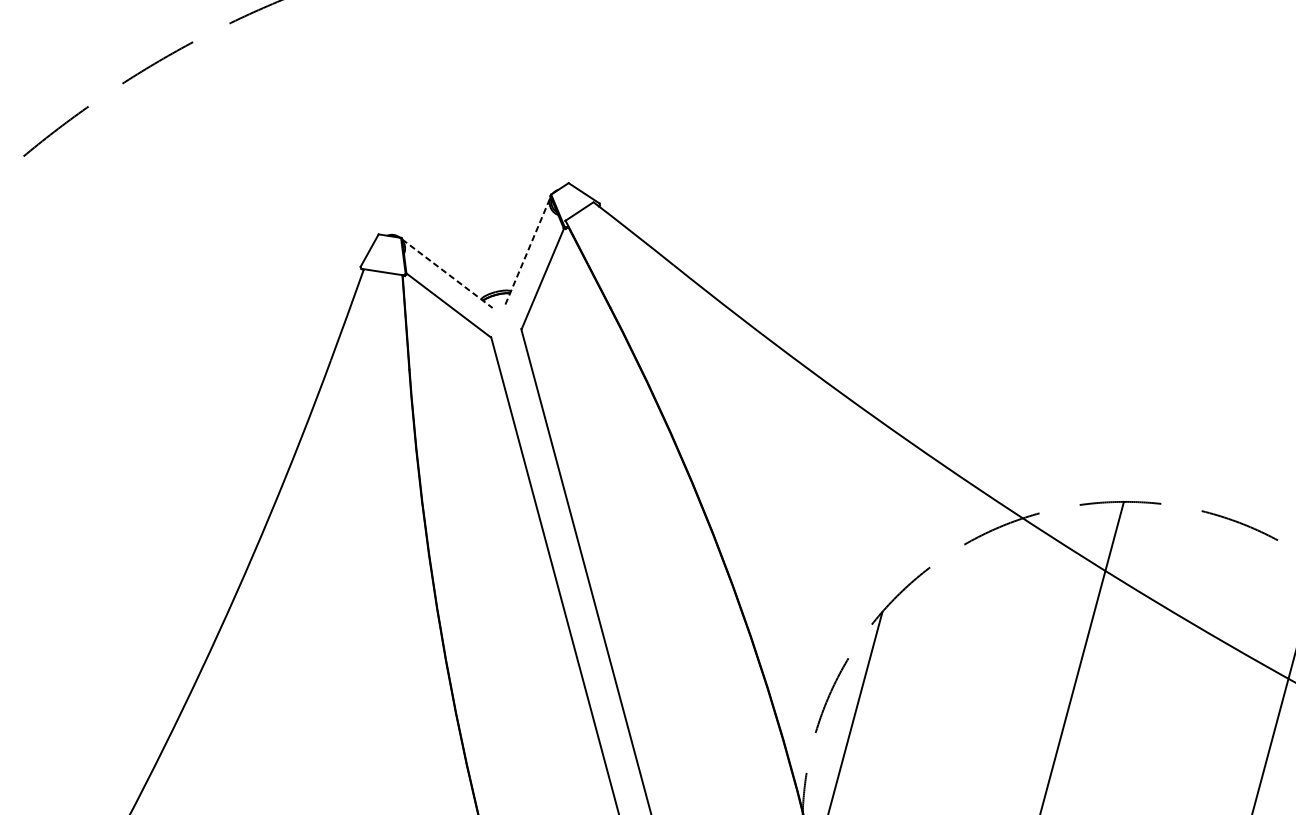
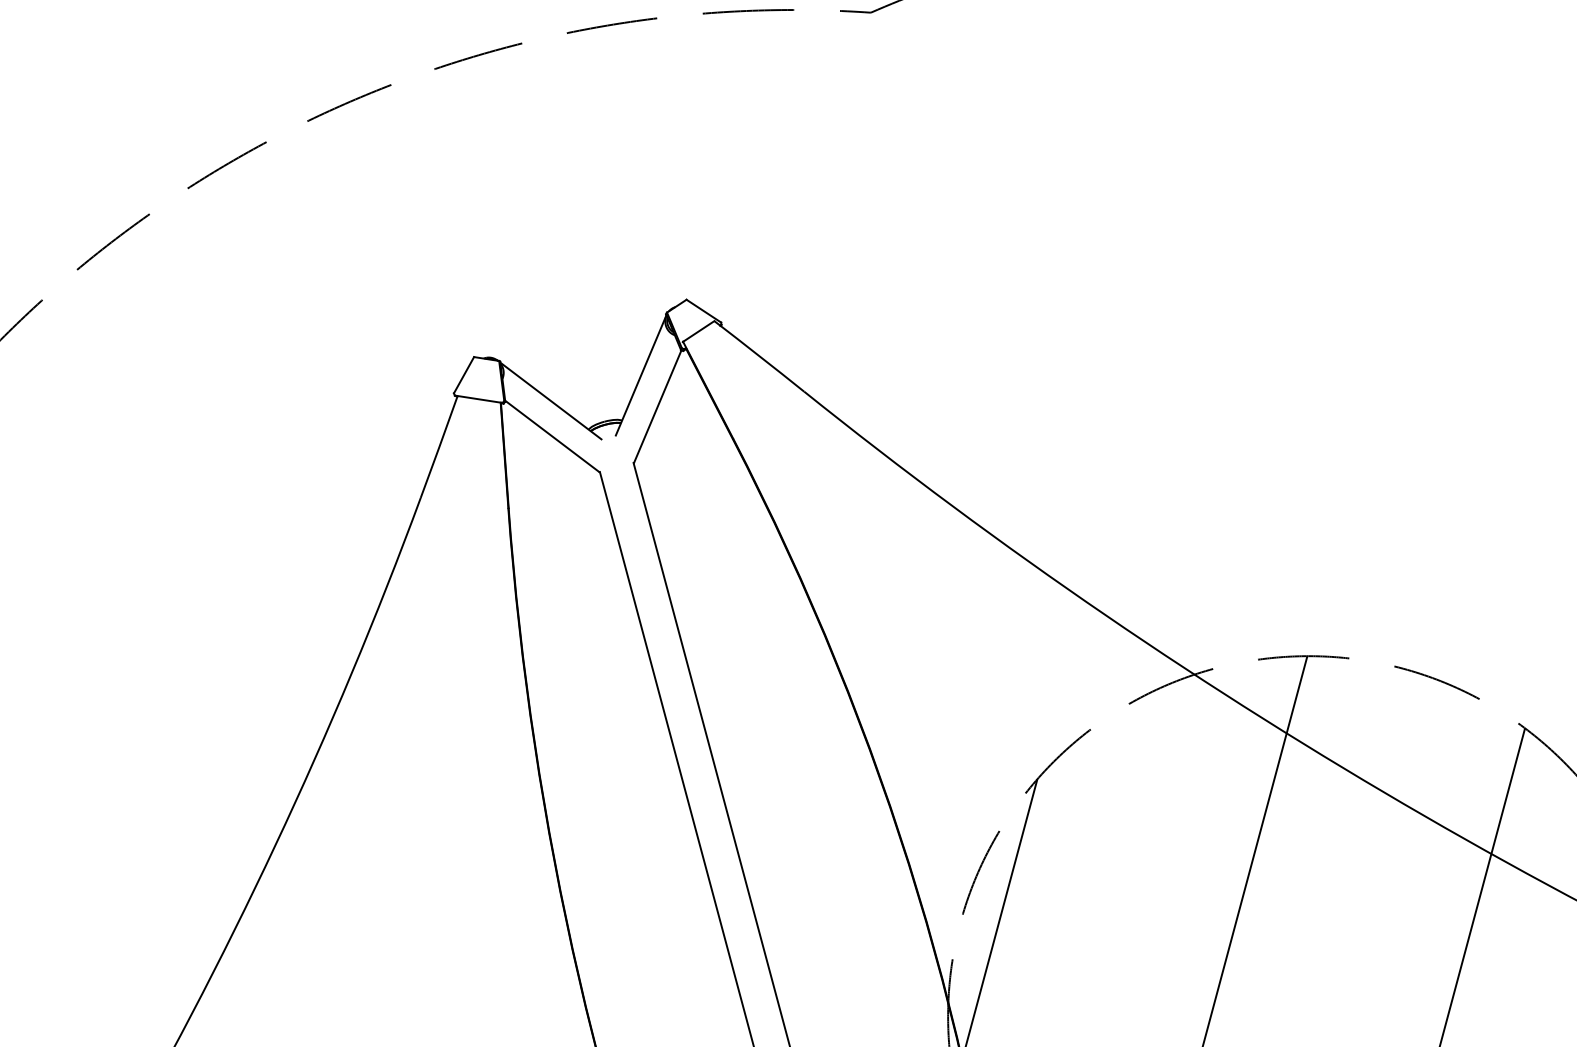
line: (528, 249) -> (641, 374), dashed -> solid
line: (447, 274) -> (551, 401), dashed -> solid

